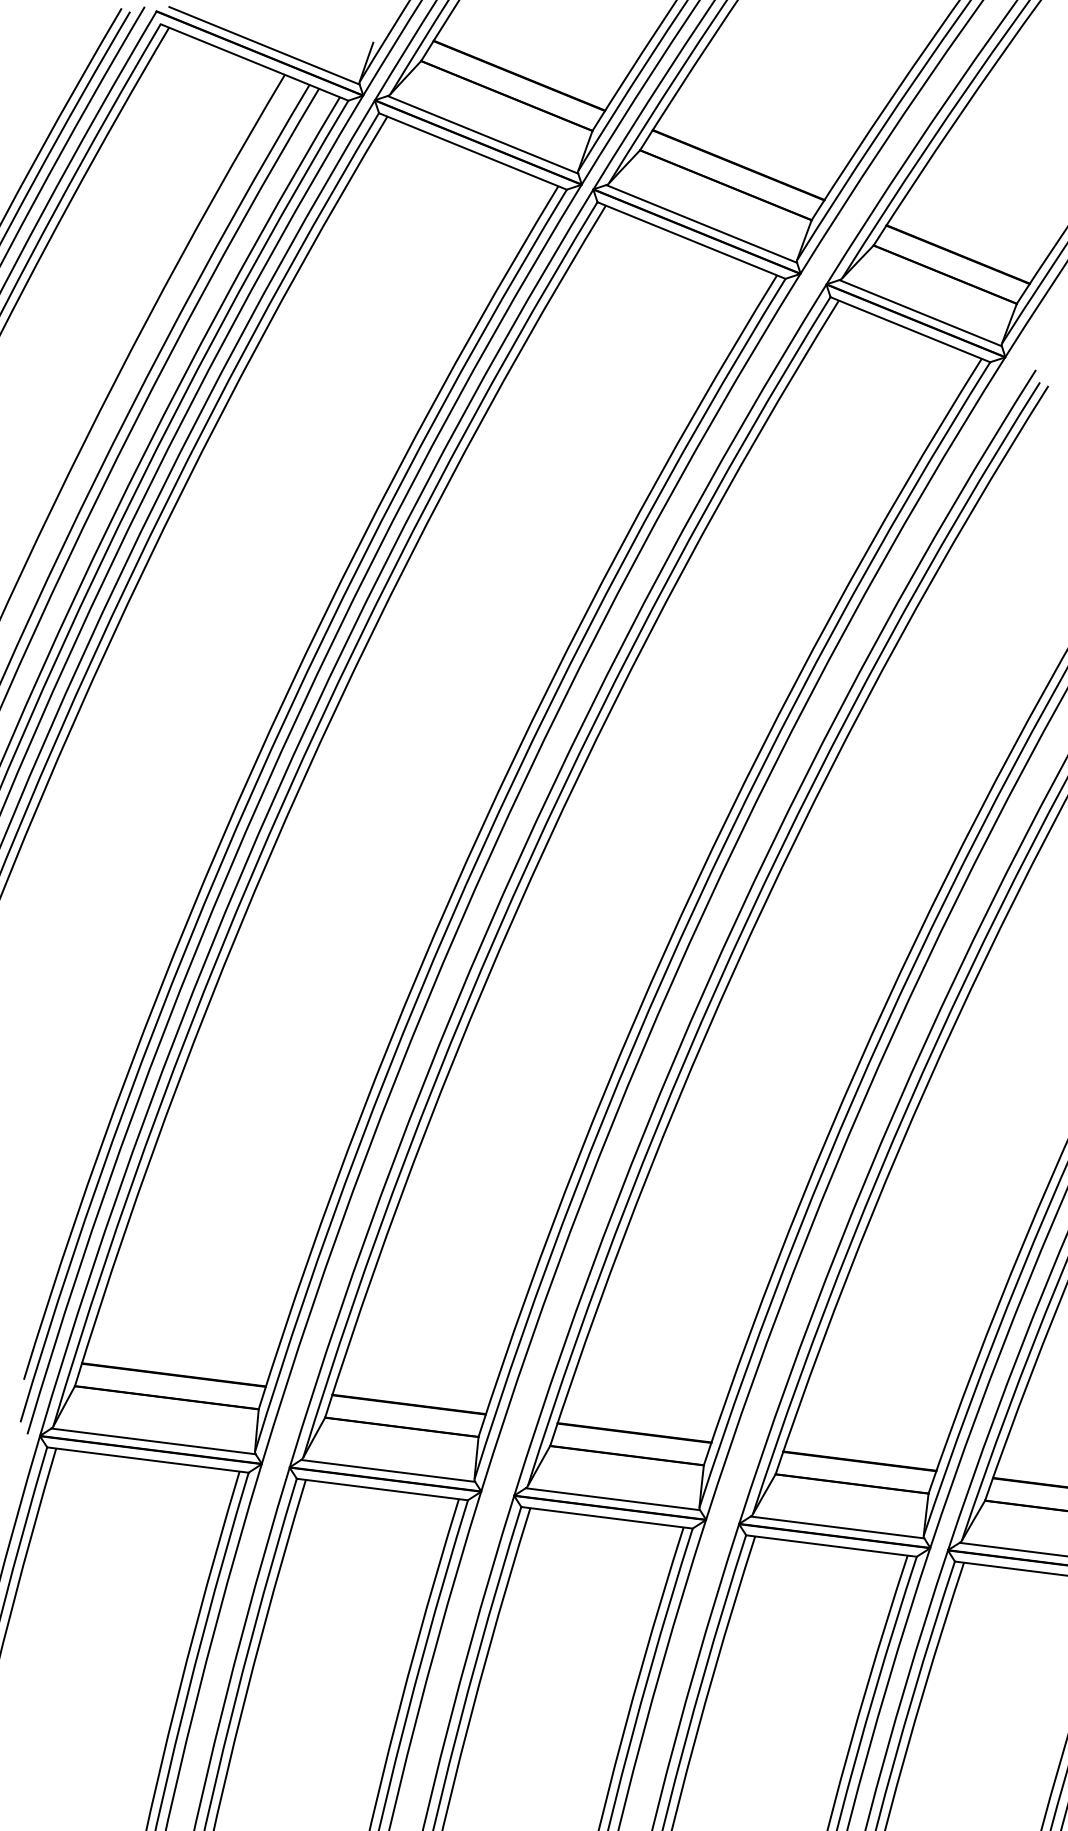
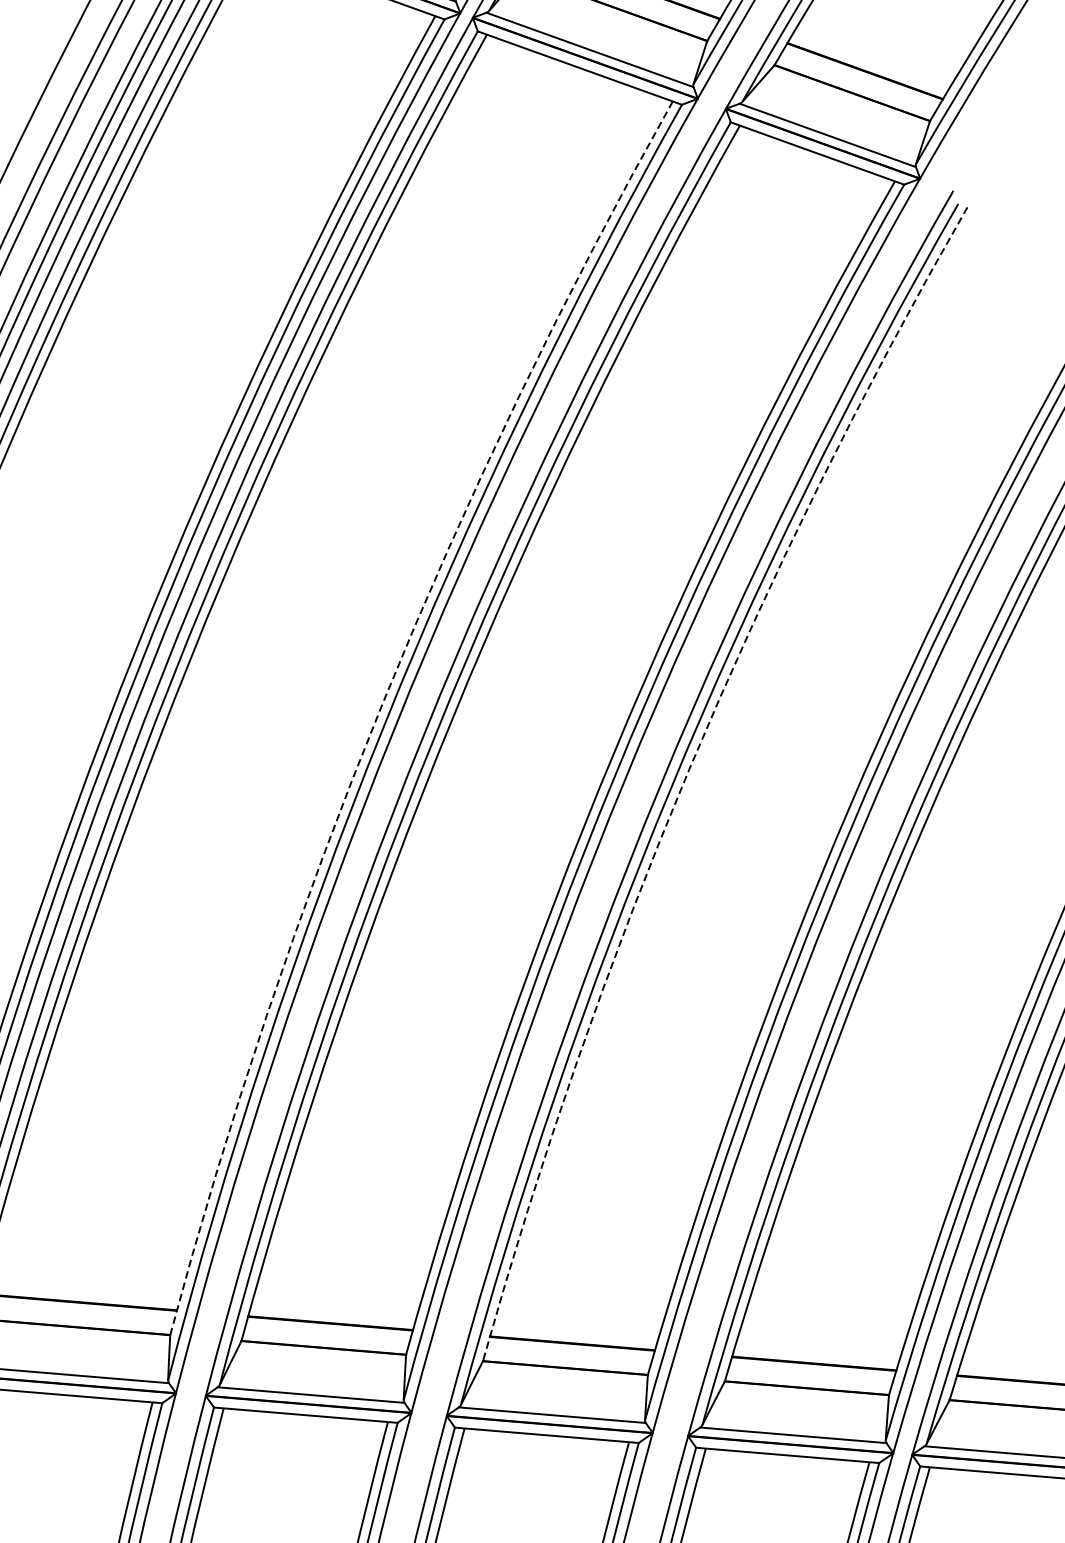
arc: (482, 826) -> (382, 702), solid -> dashed
arc: (766, 900) -> (689, 769), solid -> dashed

